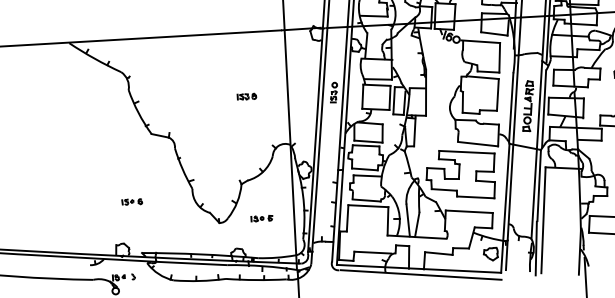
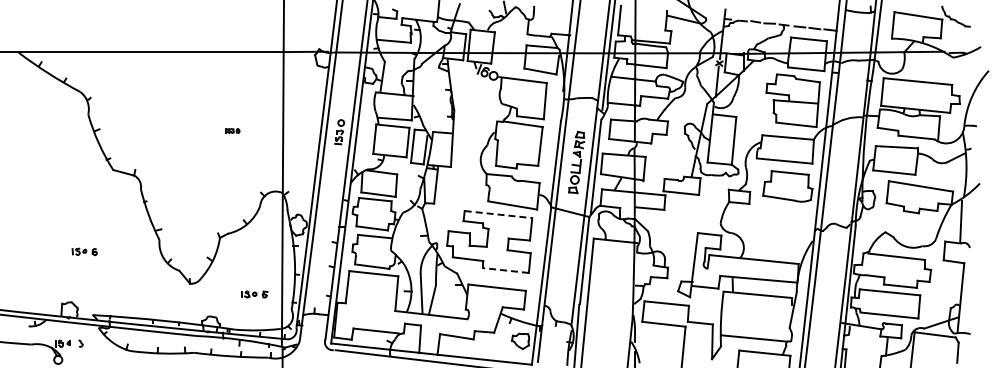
part: (246, 96) -> (232, 130), size x0.6
line: (466, 152) -> (498, 214), solid -> dashed
line: (476, 197) -> (506, 270), solid -> dashed
part: (261, 218) -> (254, 294), moved

